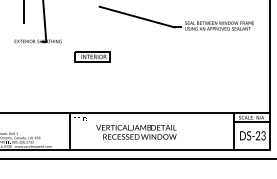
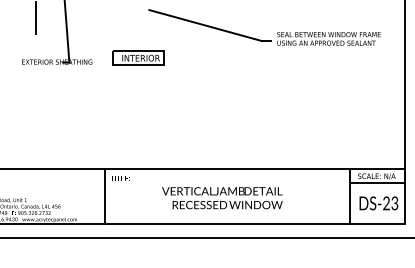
part: (92, 56) -> (138, 57), moved
text: (136, 132) -> (222, 198), moved

